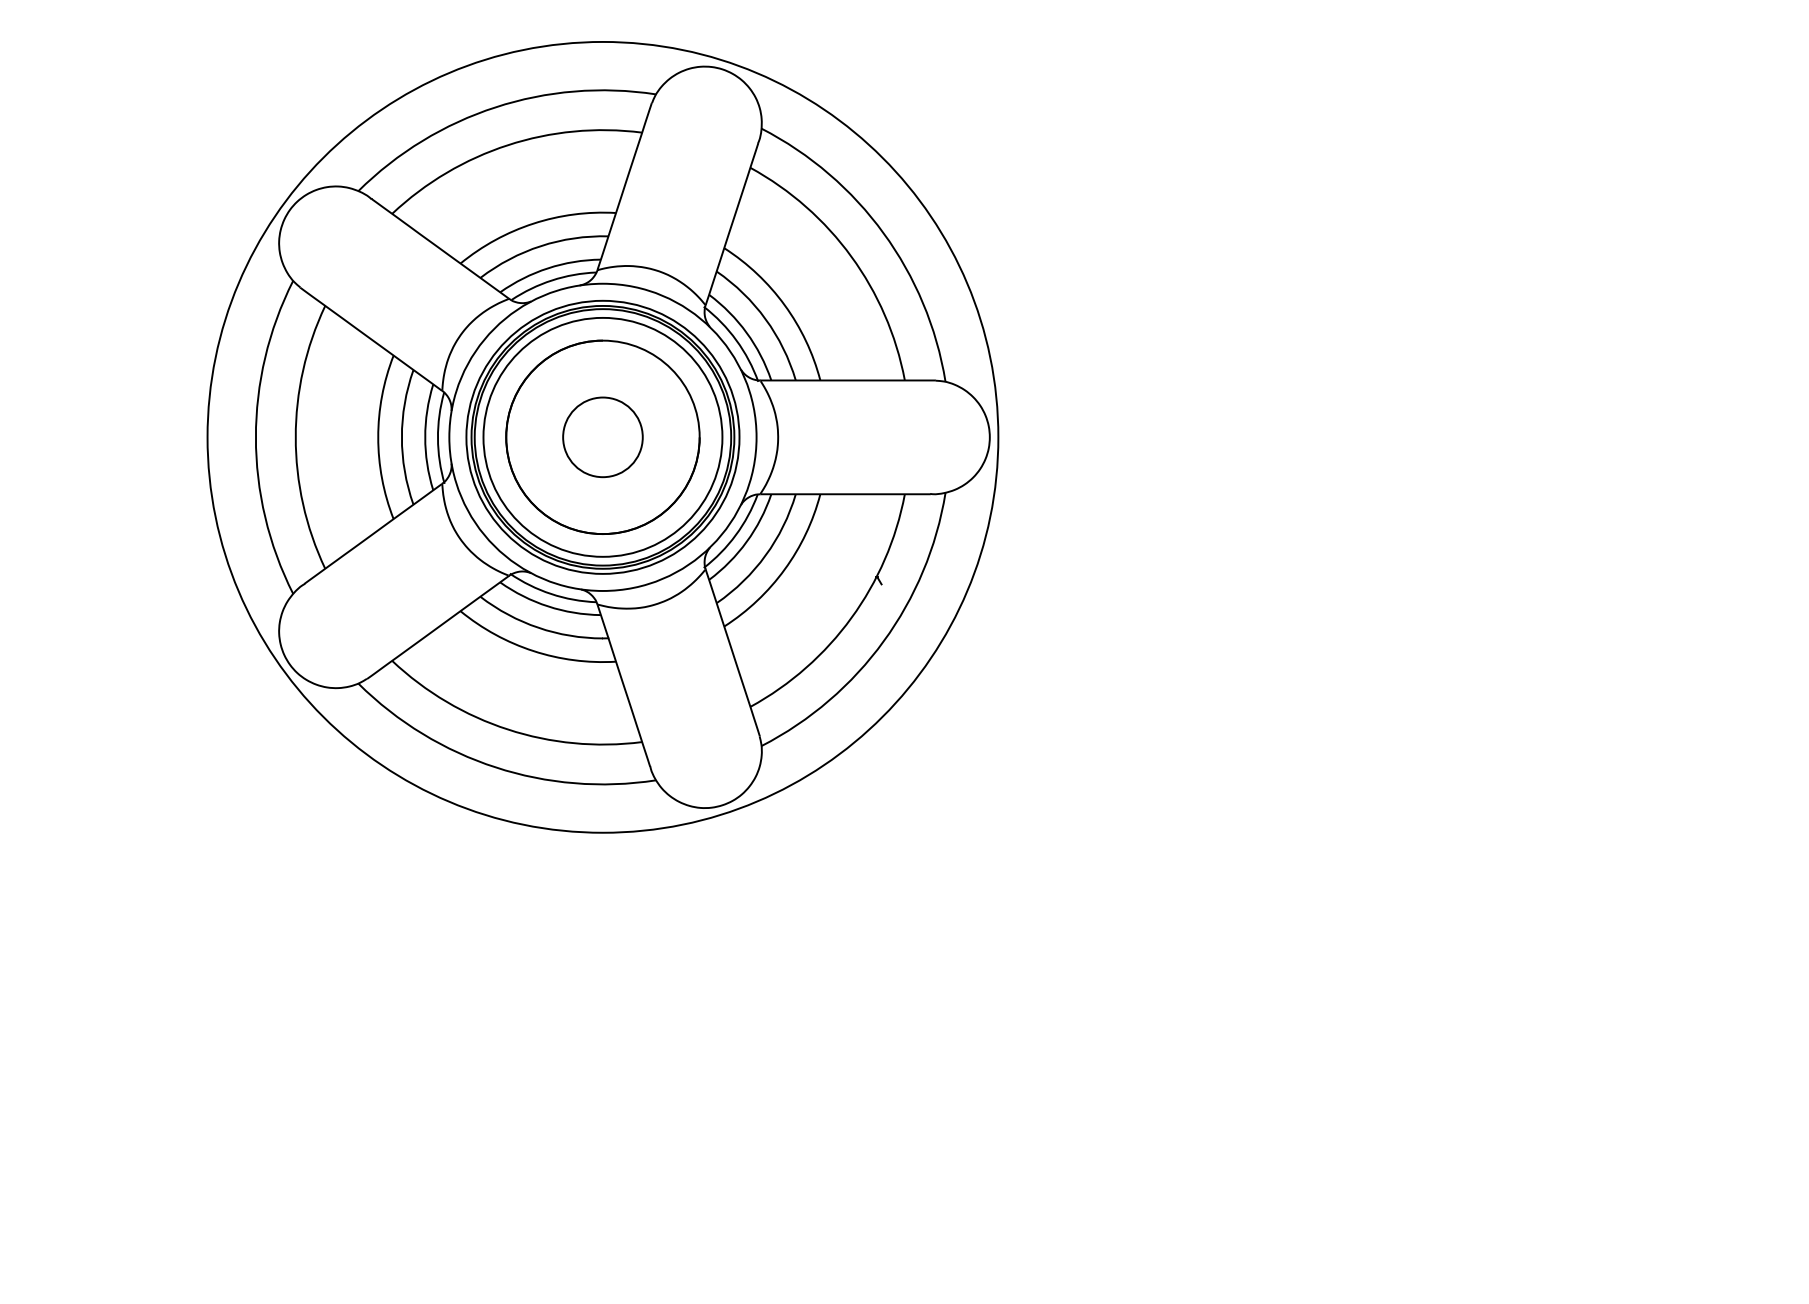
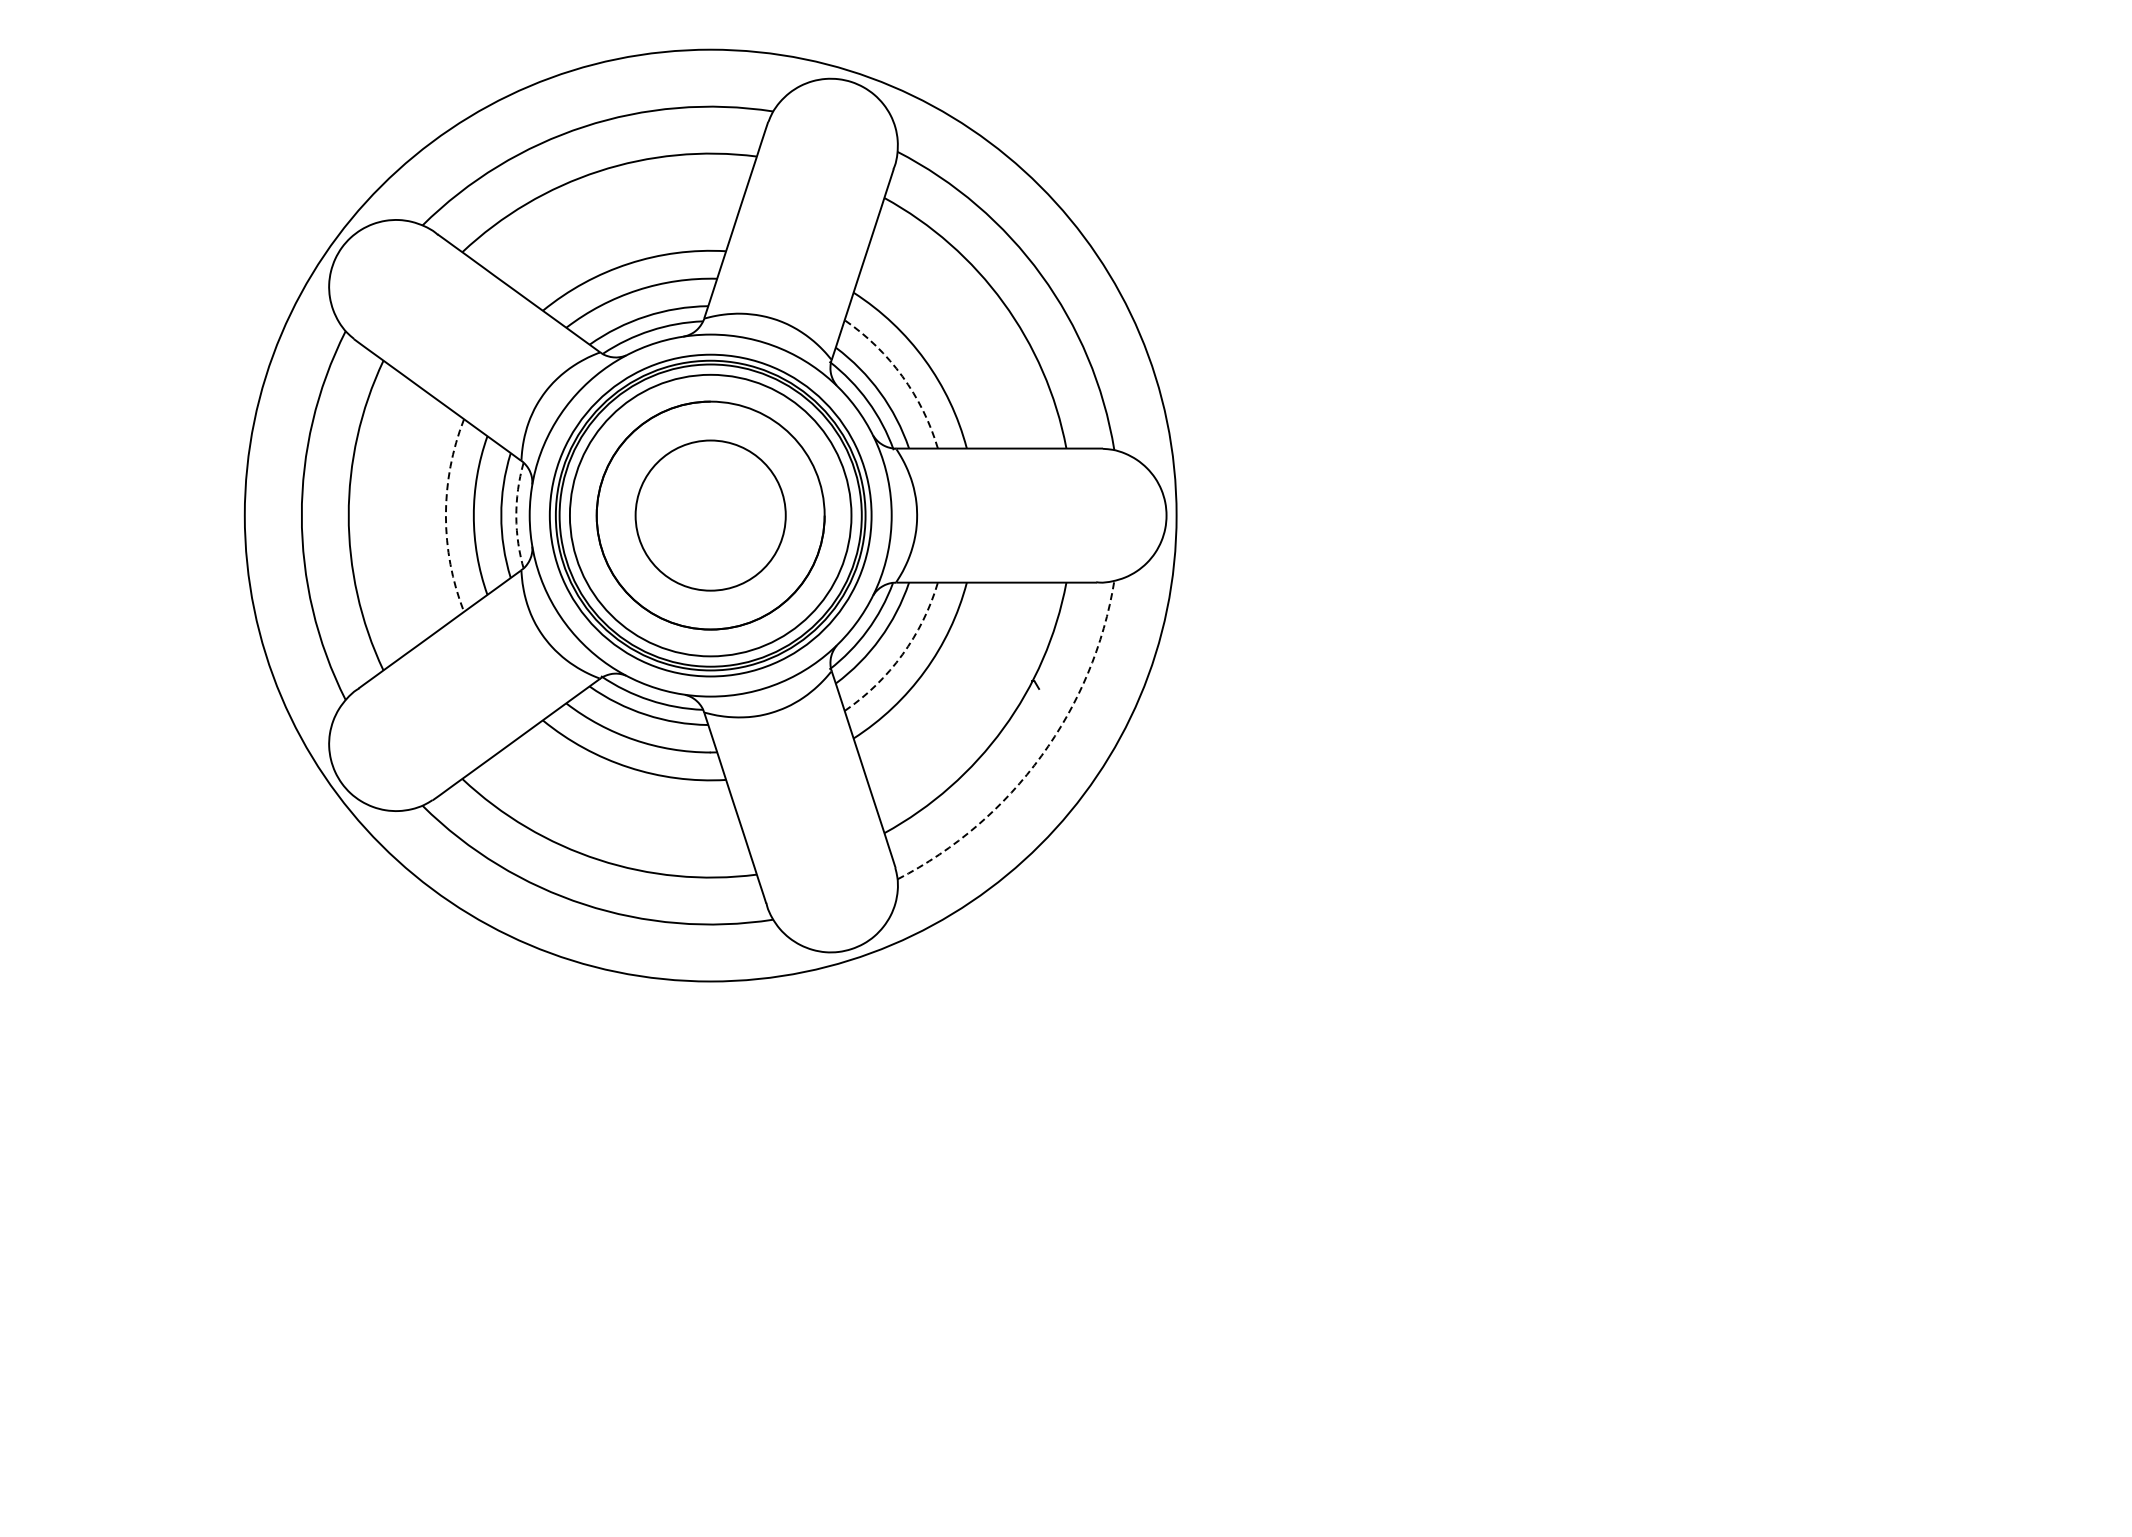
arc: (765, 319) -> (902, 376), solid -> dashed
arc: (377, 437) -> (445, 515), solid -> dashed
circle: (602, 437) -> (710, 515), size x1.6
arc: (438, 438) -> (516, 516), solid -> dashed
arc: (765, 555) -> (902, 654), solid -> dashed
arc: (883, 640) -> (1041, 755), solid -> dashed

